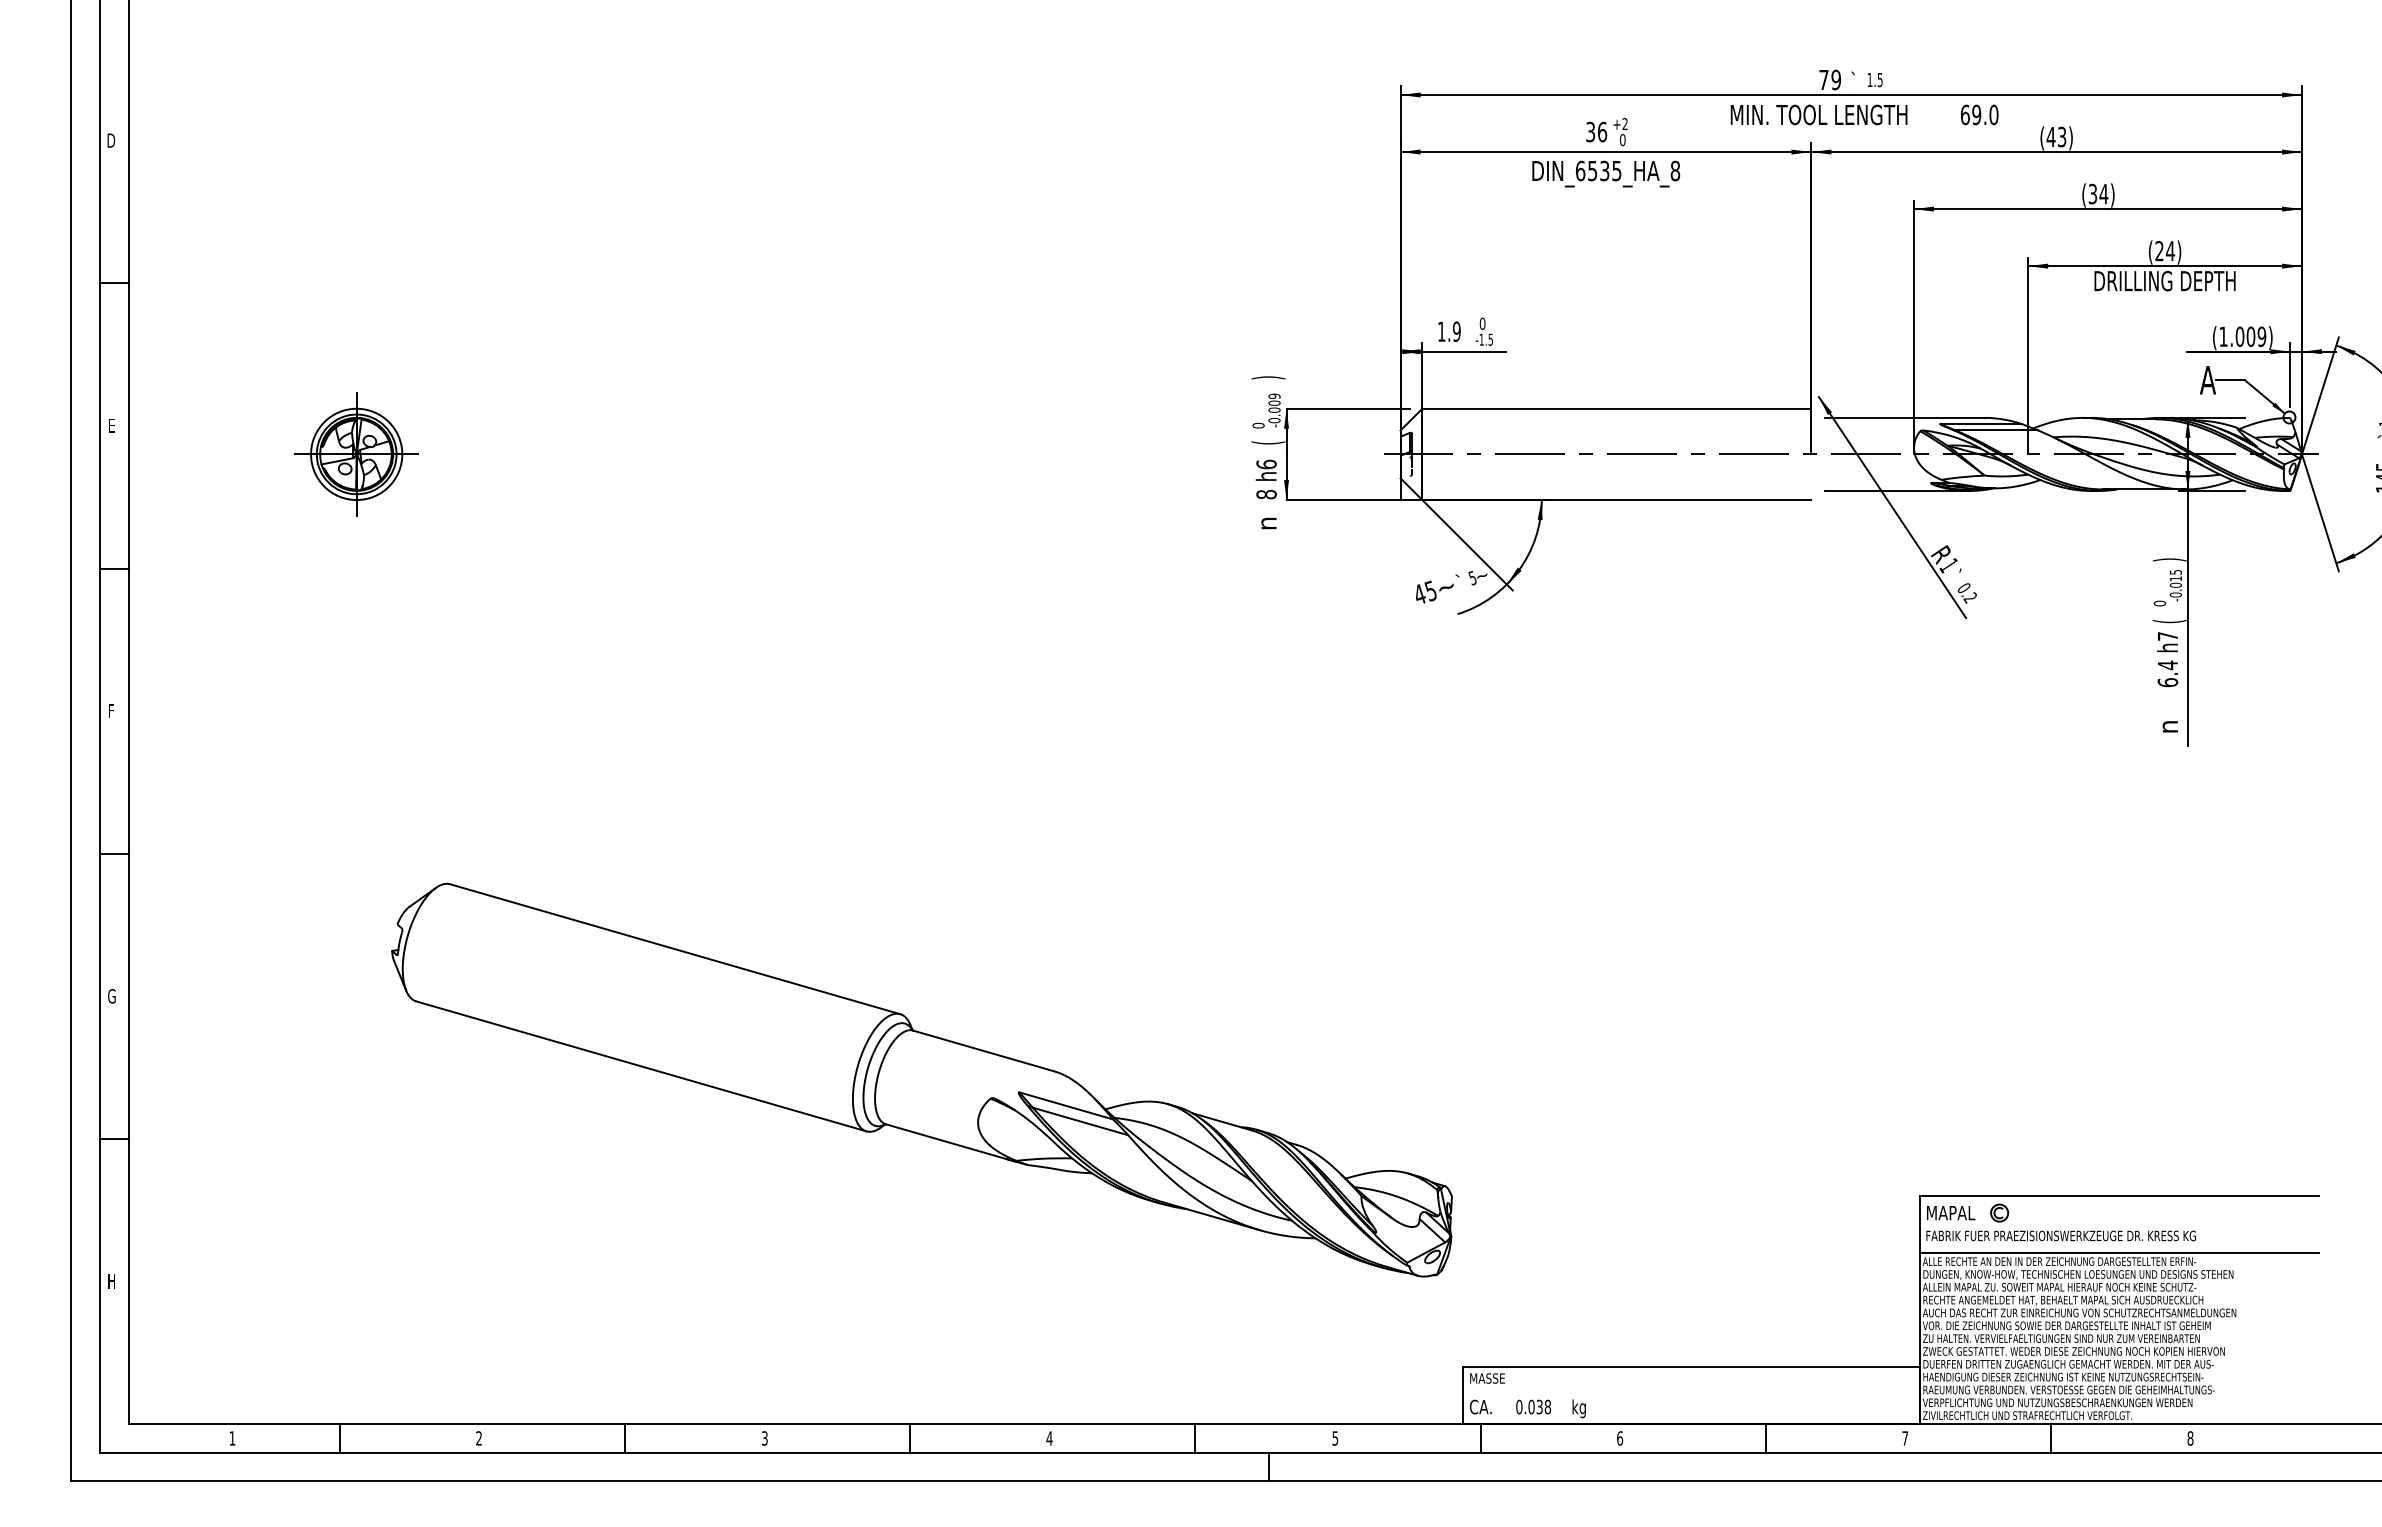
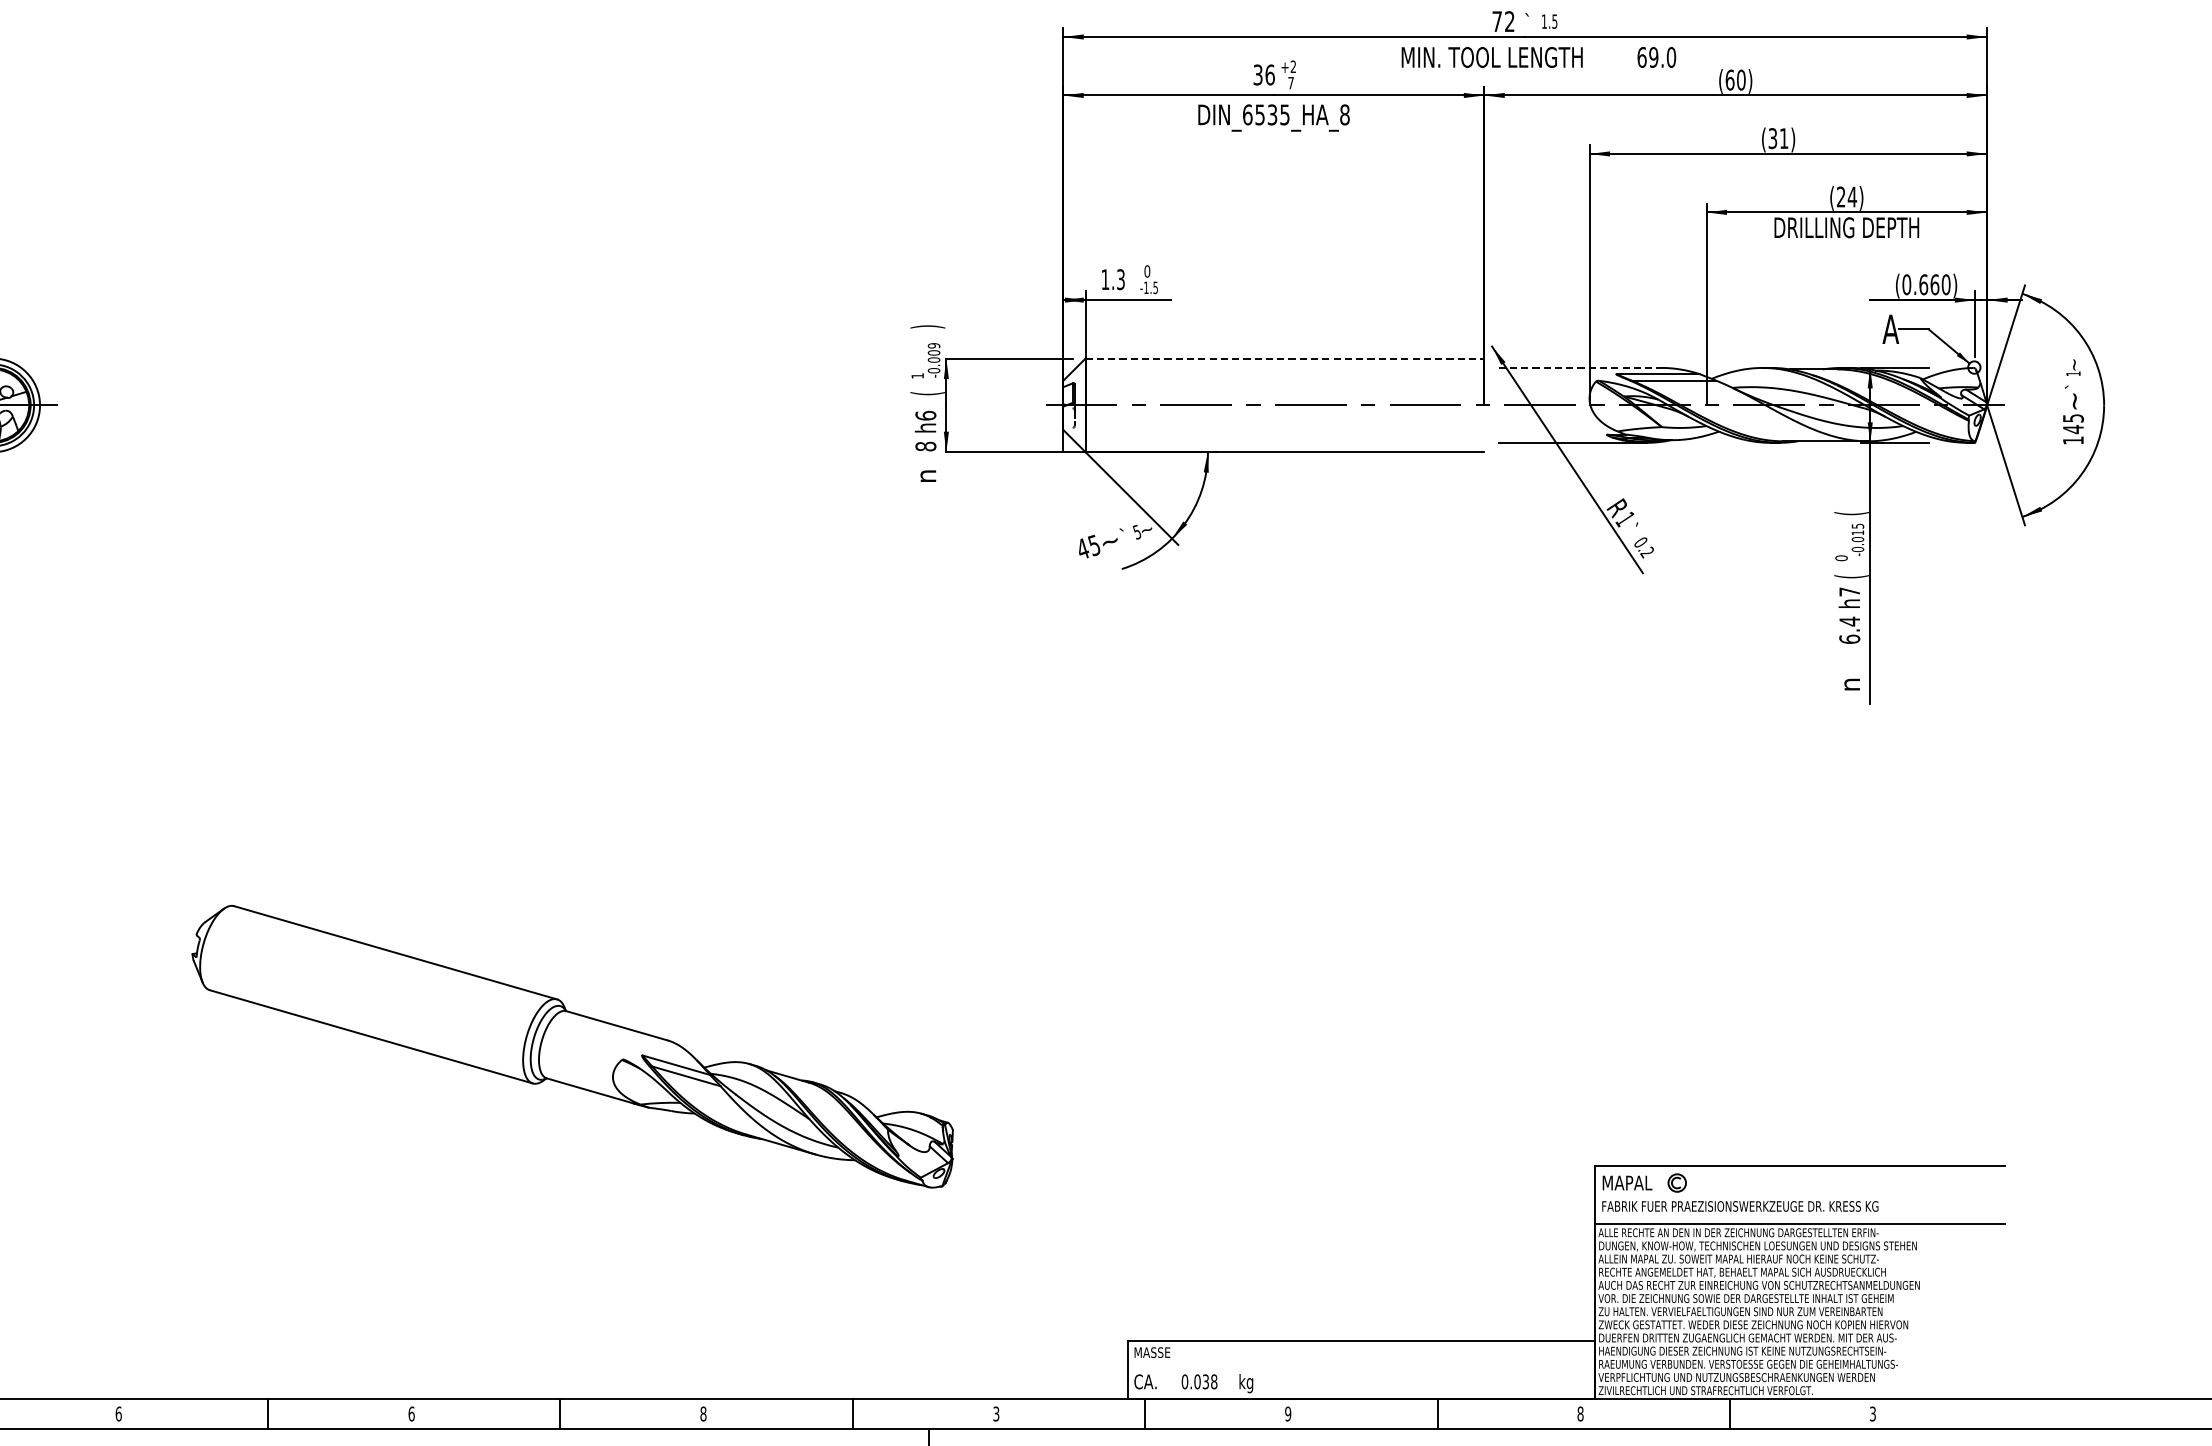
text: (1836, 79) -> (1510, 21), 79 -> 72
text: (2056, 136) -> (1735, 79), (43) -> (60)
text: (1622, 140) -> (1290, 83), 0 -> 7
text: (2103, 194) -> (1783, 138), (34) -> (31)
text: (1456, 331) -> (1120, 279), 1.9 -> 1.3
text: (2242, 336) -> (1926, 284), (1.009) -> (0.660)
line: (1616, 408) -> (1284, 358), solid -> dashed
line: (1904, 417) -> (1579, 367), solid -> dashed
text: (1258, 425) -> (917, 375), 0 -> 1
text: (2169, 559) -> (1851, 513), ) -> (
part: (921, 1079) -> (572, 1046), size x0.7
text: (1335, 1437) -> (996, 1413), 5 -> 3
text: (479, 1438) -> (119, 1414), 2 -> 6
text: (764, 1438) -> (411, 1414), 3 -> 6
text: (1049, 1438) -> (703, 1414), 4 -> 8
text: (1620, 1438) -> (1288, 1414), 6 -> 9
text: (1905, 1438) -> (1580, 1414), 7 -> 8
text: (2190, 1438) -> (1872, 1414), 8 -> 3

